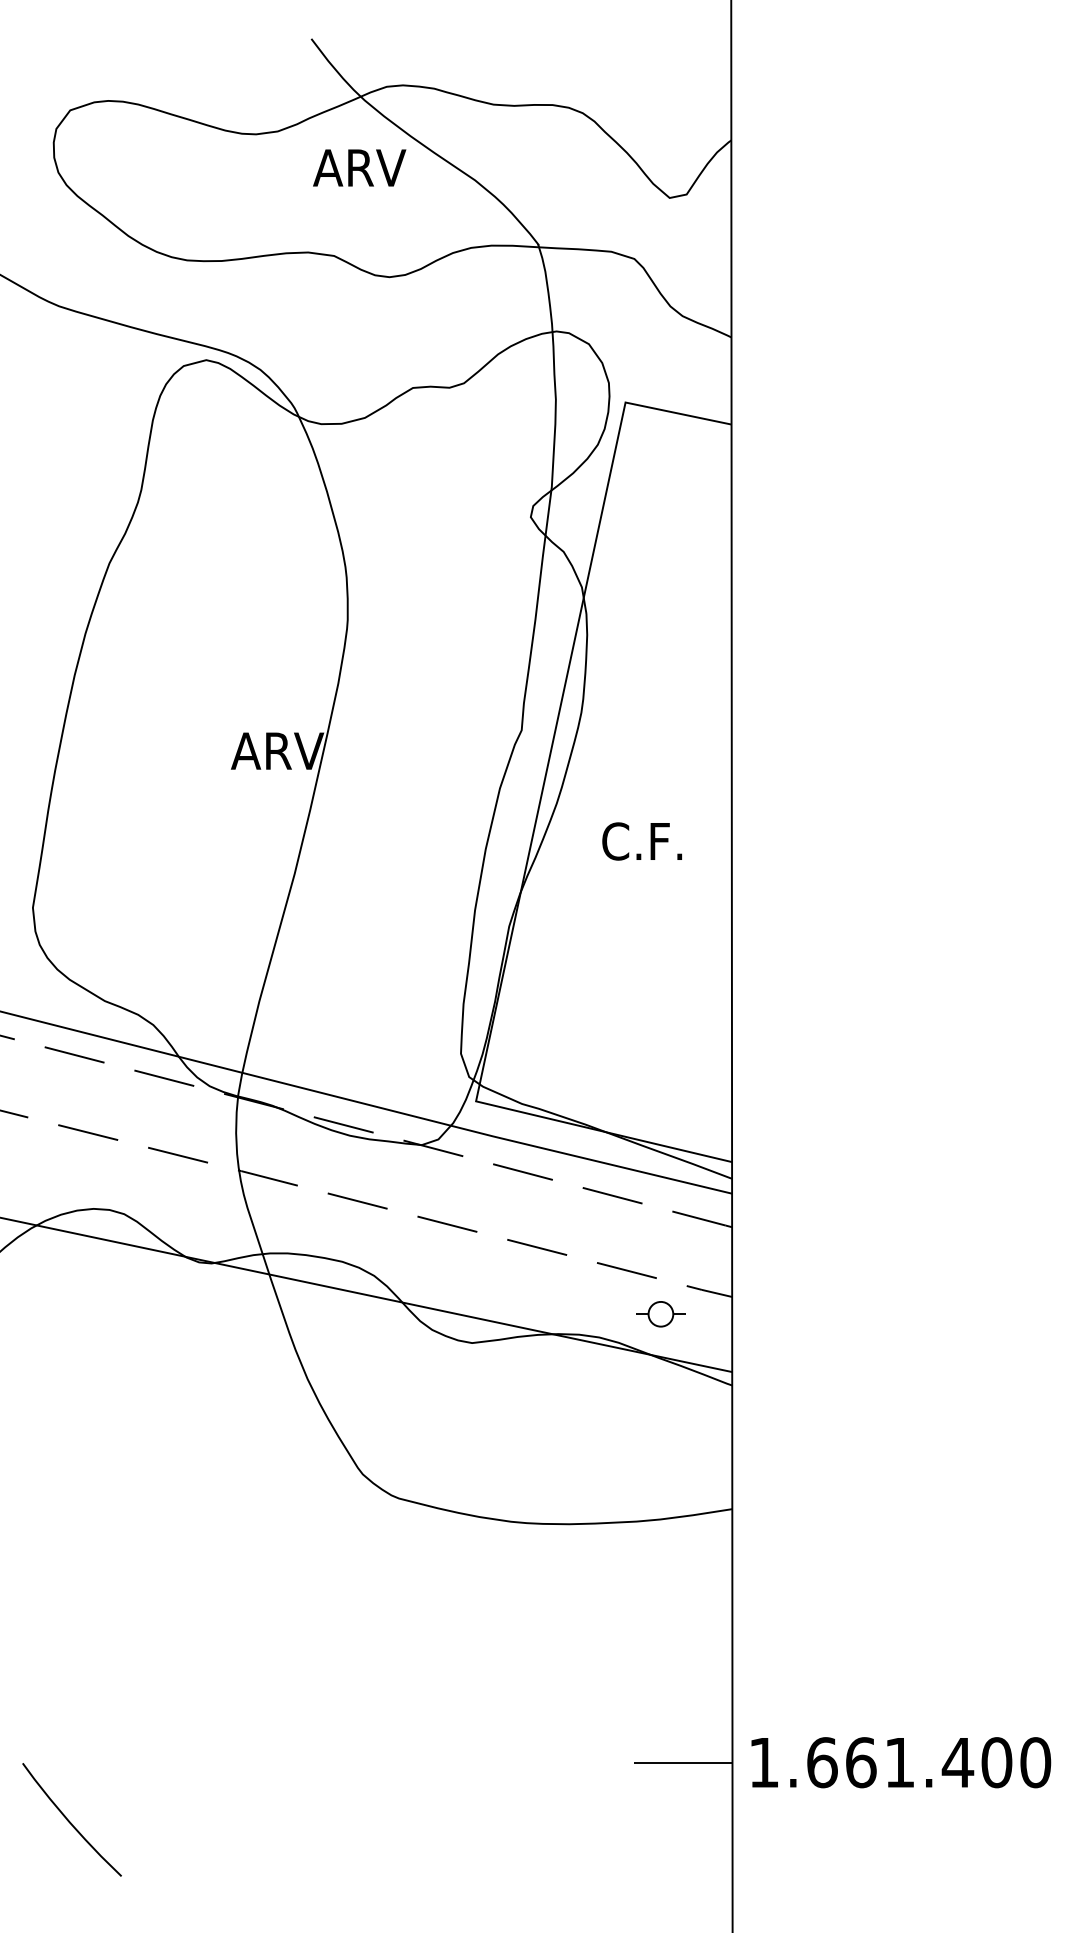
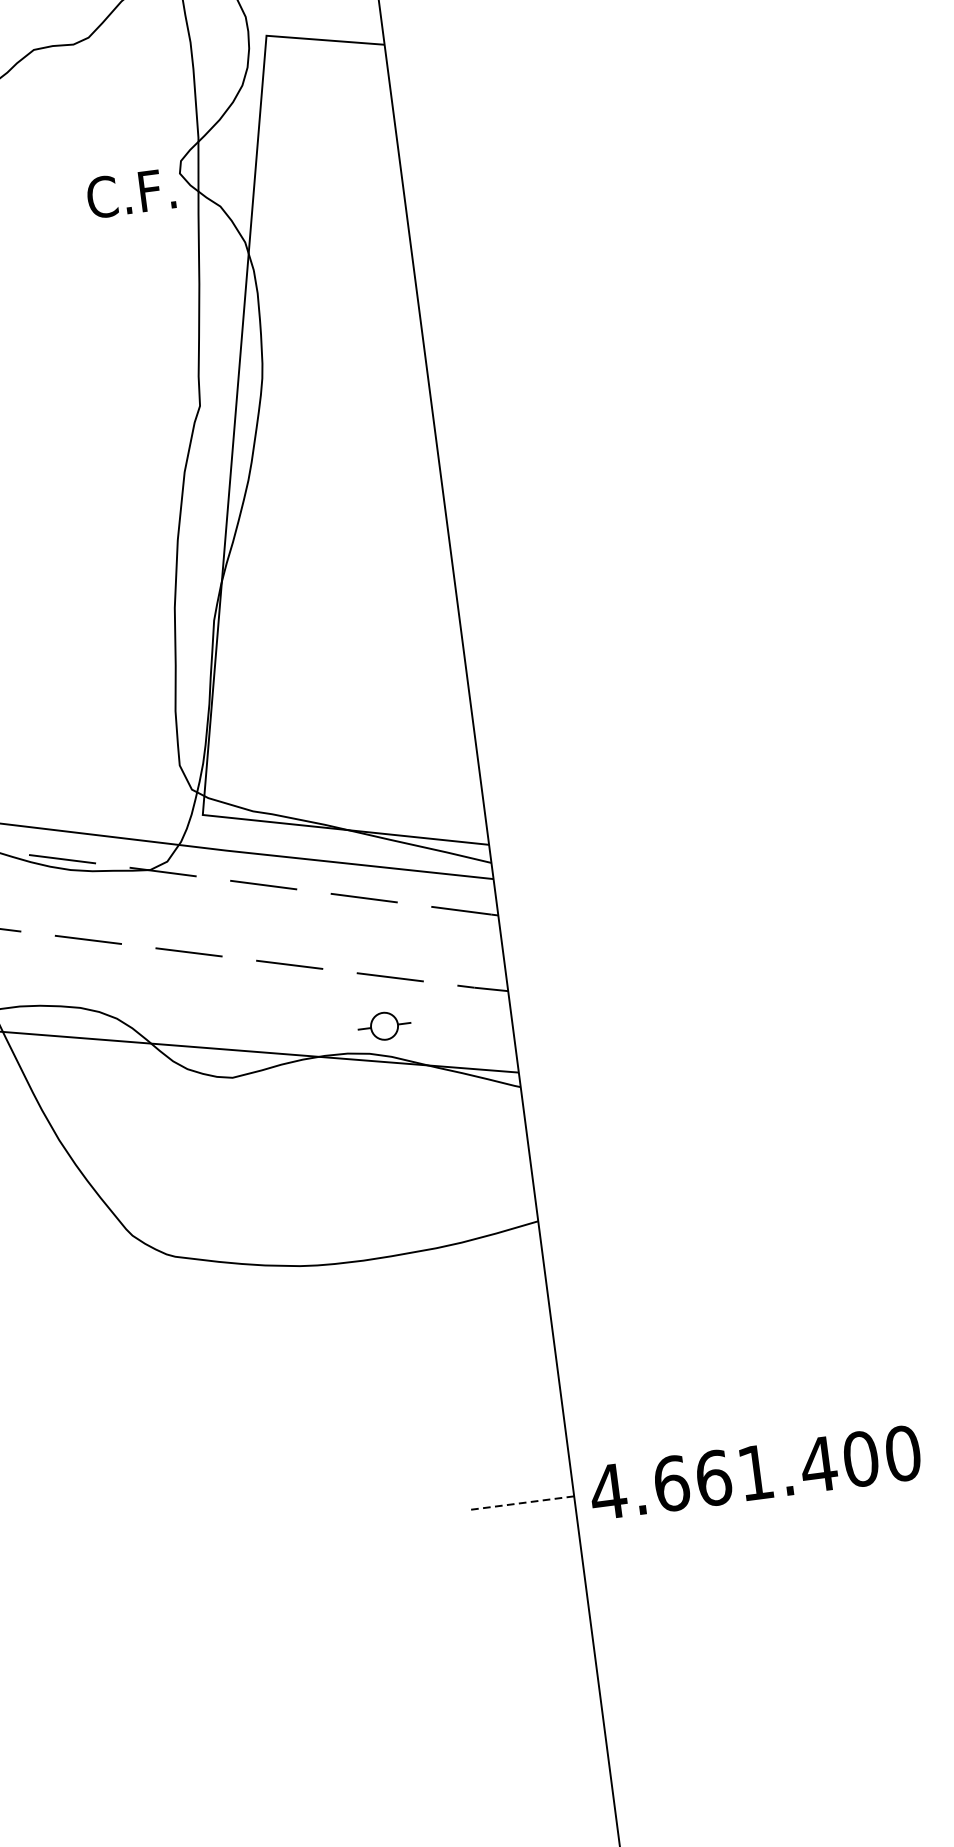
text: (641, 841) -> (130, 193), moved
part: (660, 1314) -> (384, 1026), moved
line: (682, 1762) -> (519, 1503), solid -> dashed
text: (763, 1762) -> (607, 1491), 1.661.400 -> 4.661.400

